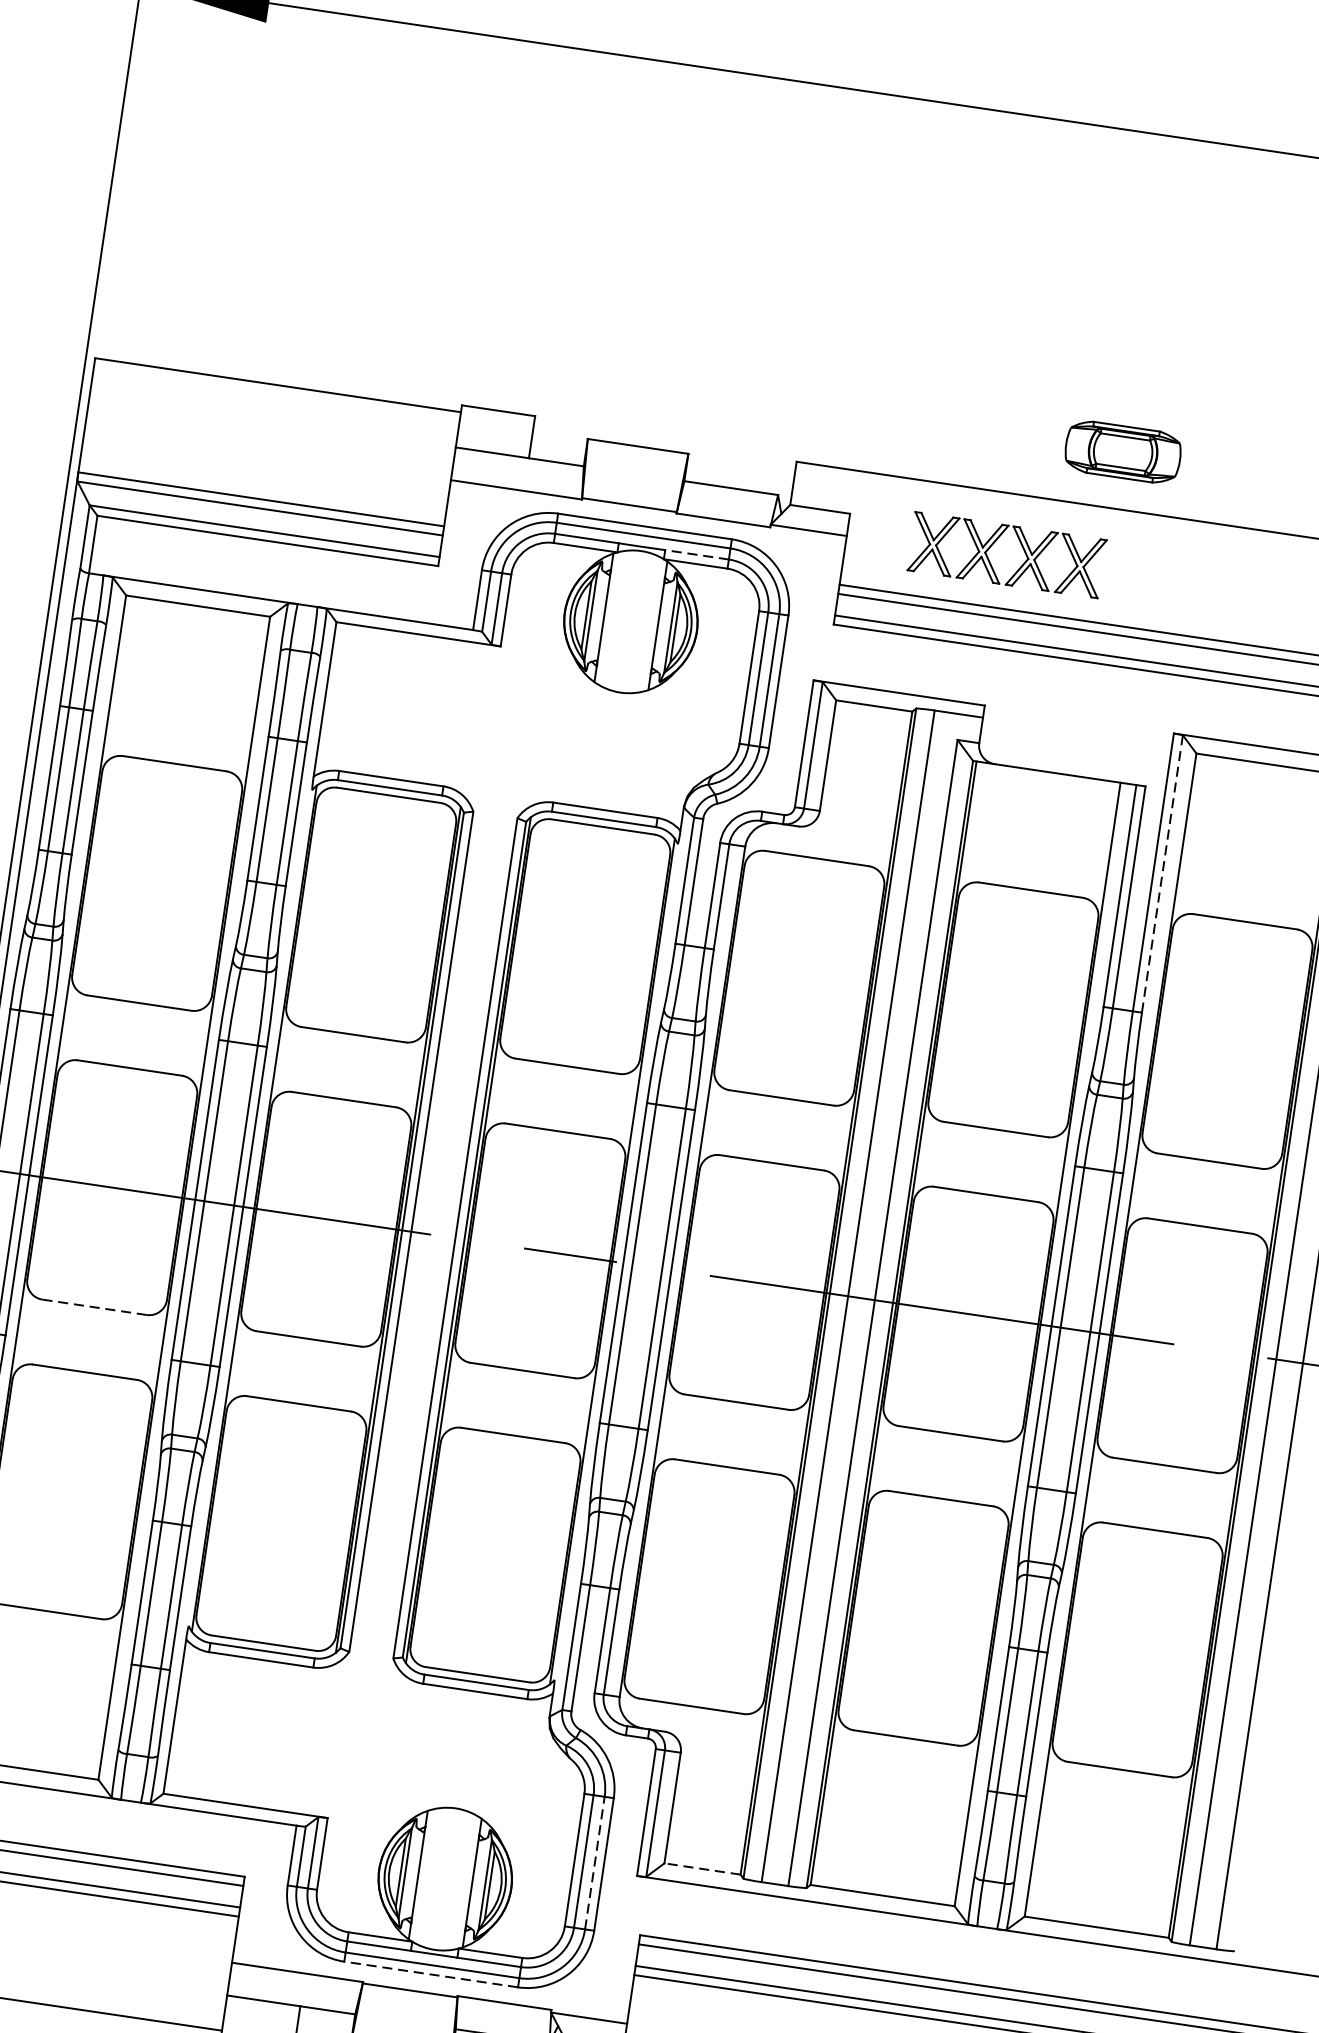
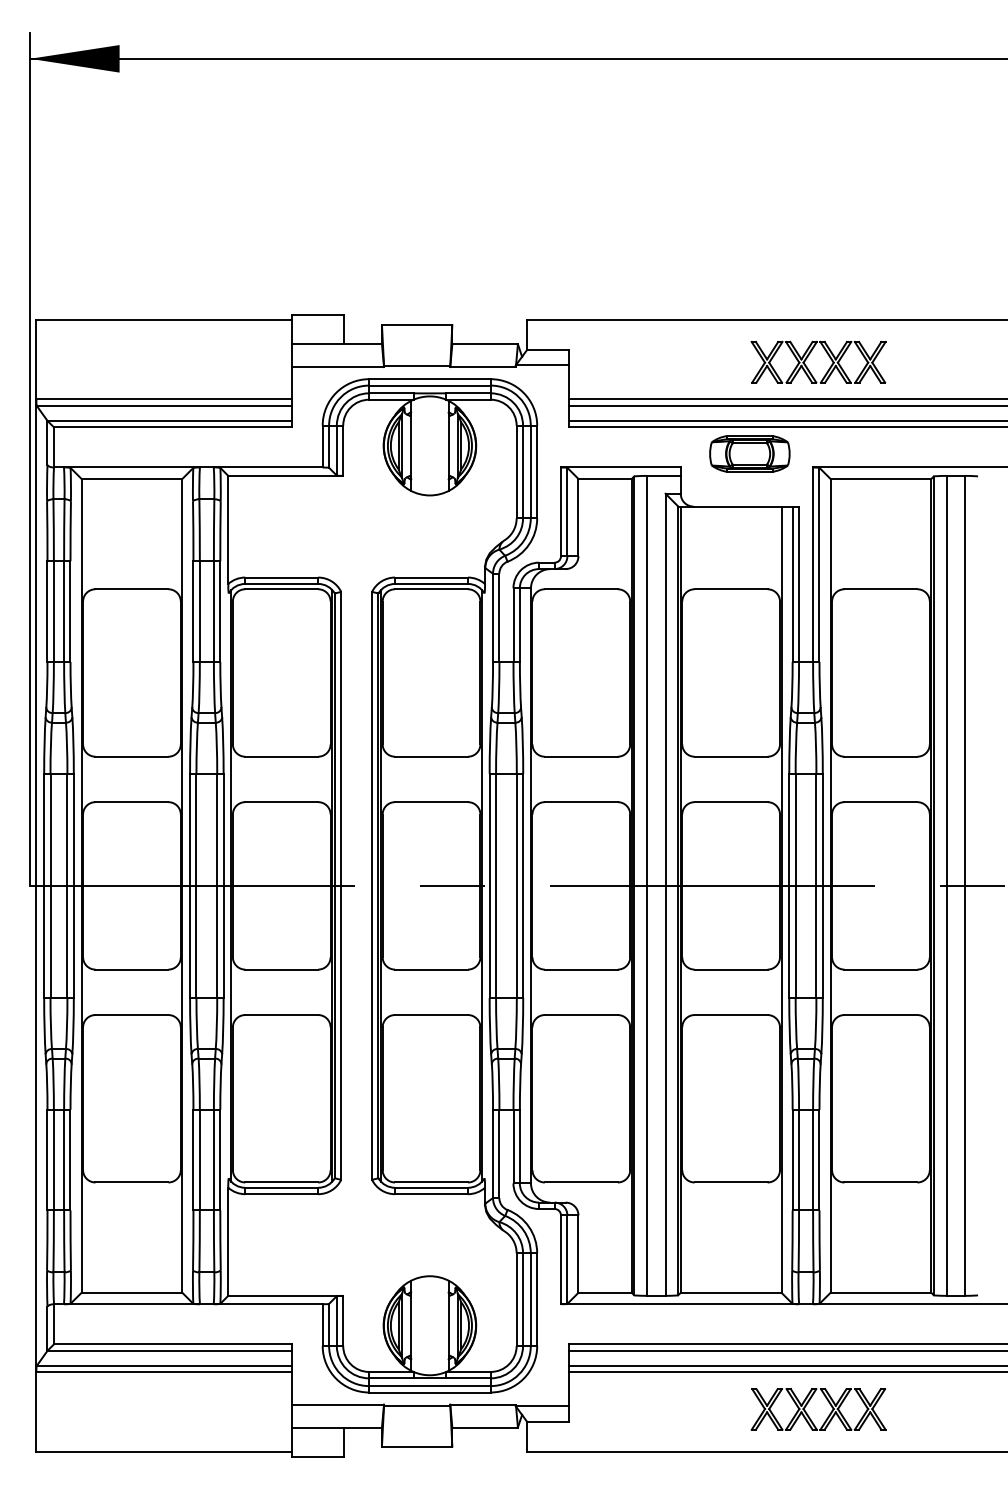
part: (1122, 451) -> (749, 453), moved
part: (995, 543) -> (809, 355), moved
line: (695, 554) -> (467, 393), dashed -> solid
line: (1162, 874) -> (819, 565), dashed -> solid
line: (95, 1307) -> (132, 969), dashed -> solid
line: (594, 1862) -> (530, 1299), dashed -> solid
line: (703, 1868) -> (605, 1292), dashed -> solid
line: (430, 1974) -> (429, 1392), dashed -> solid

